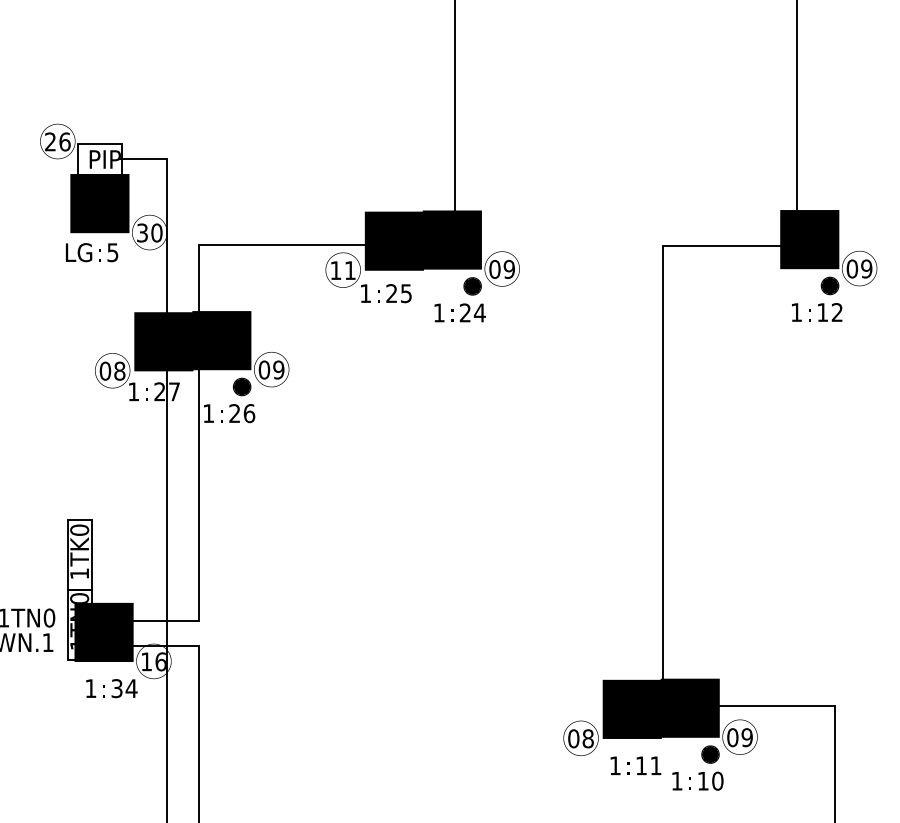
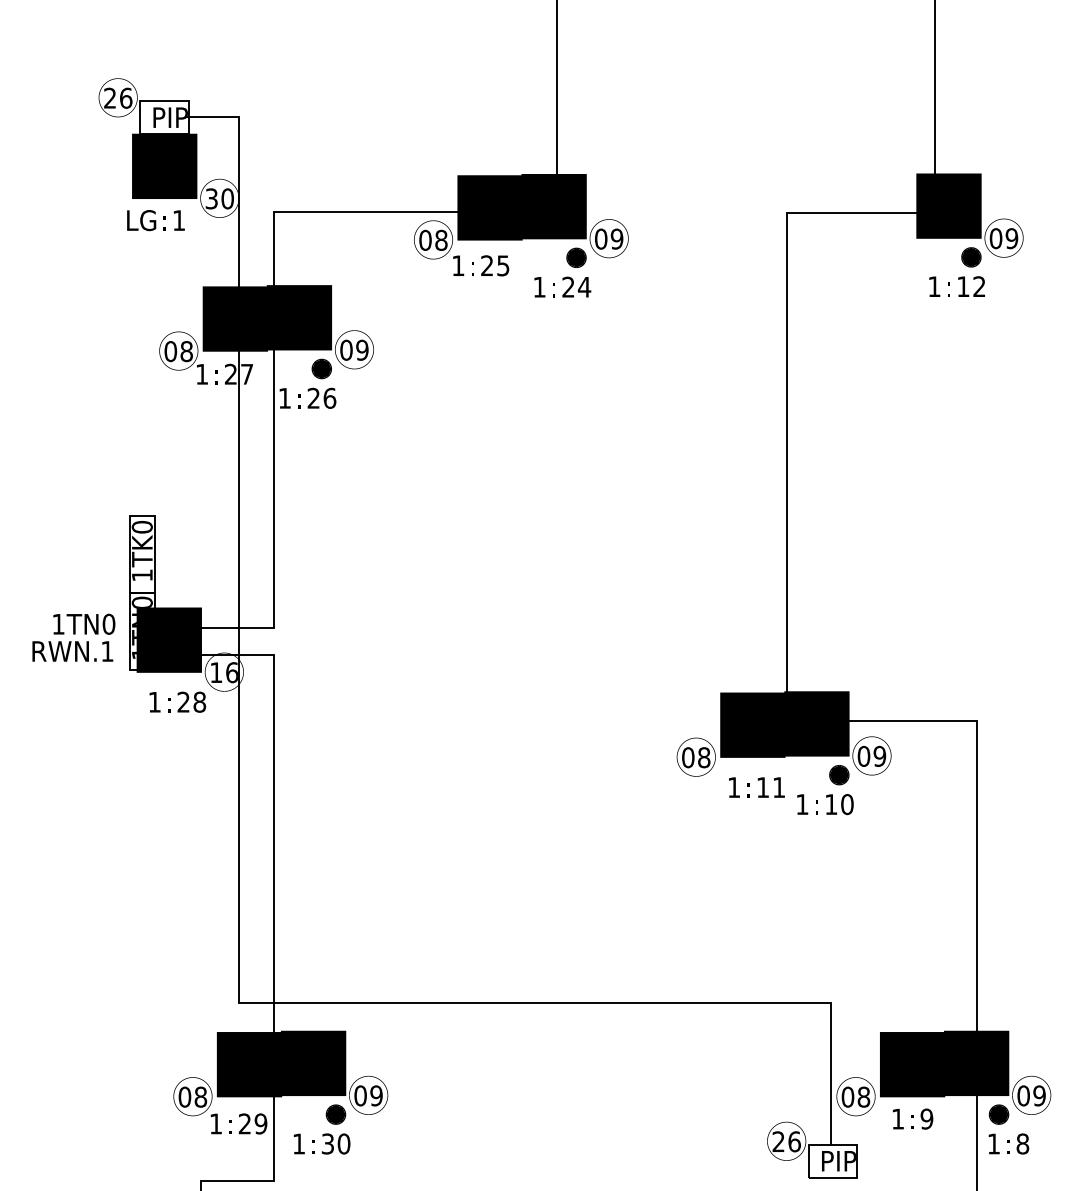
text: (112, 252) -> (178, 220), 5 -> 1
text: (343, 269) -> (433, 239), 11 -> 08
text: (124, 687) -> (191, 701), 34 -> 28

